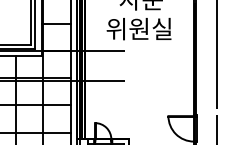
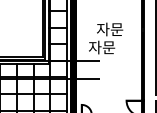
text: (138, 28) -> (108, 47), 위원실 -> 자문

